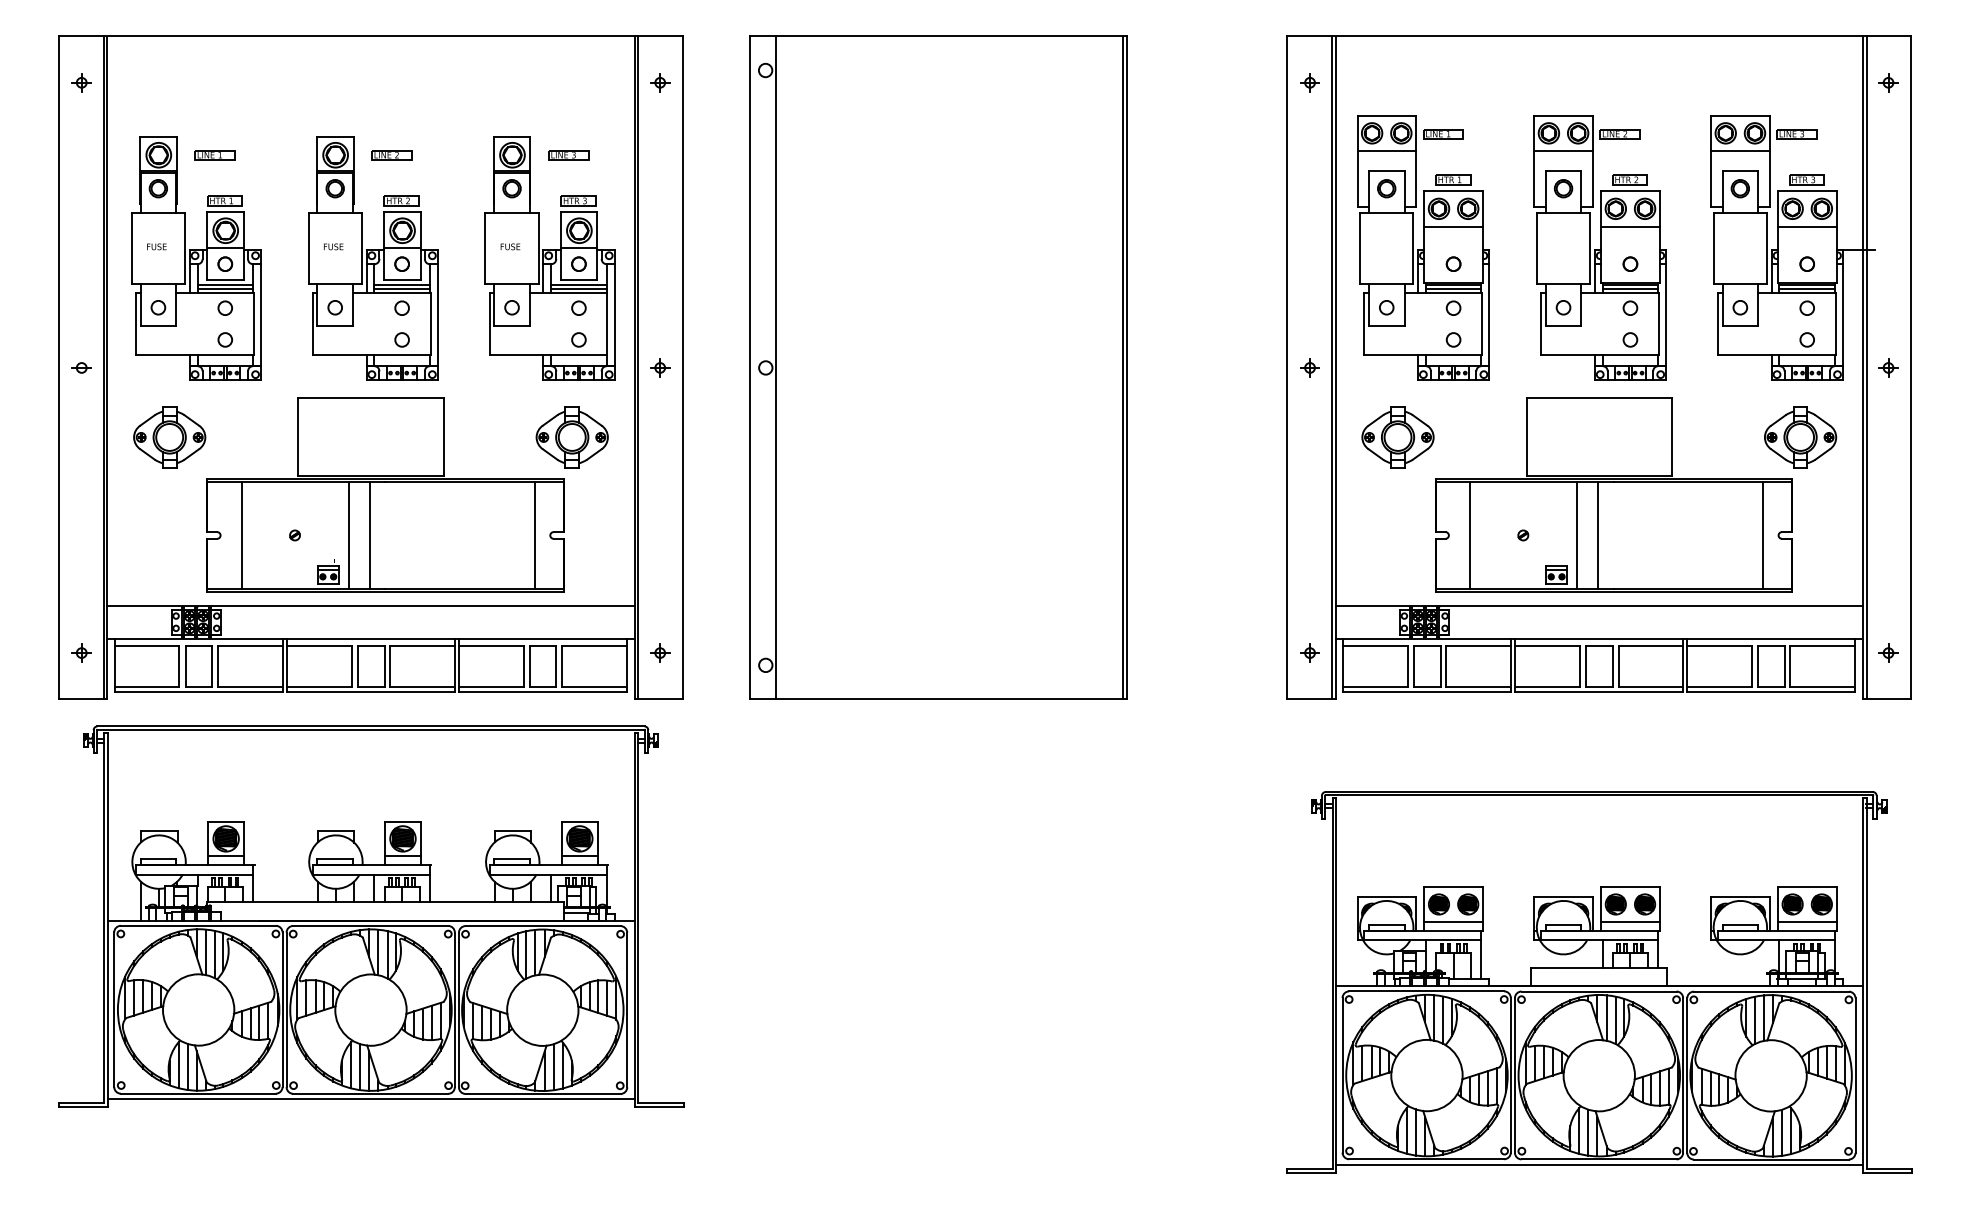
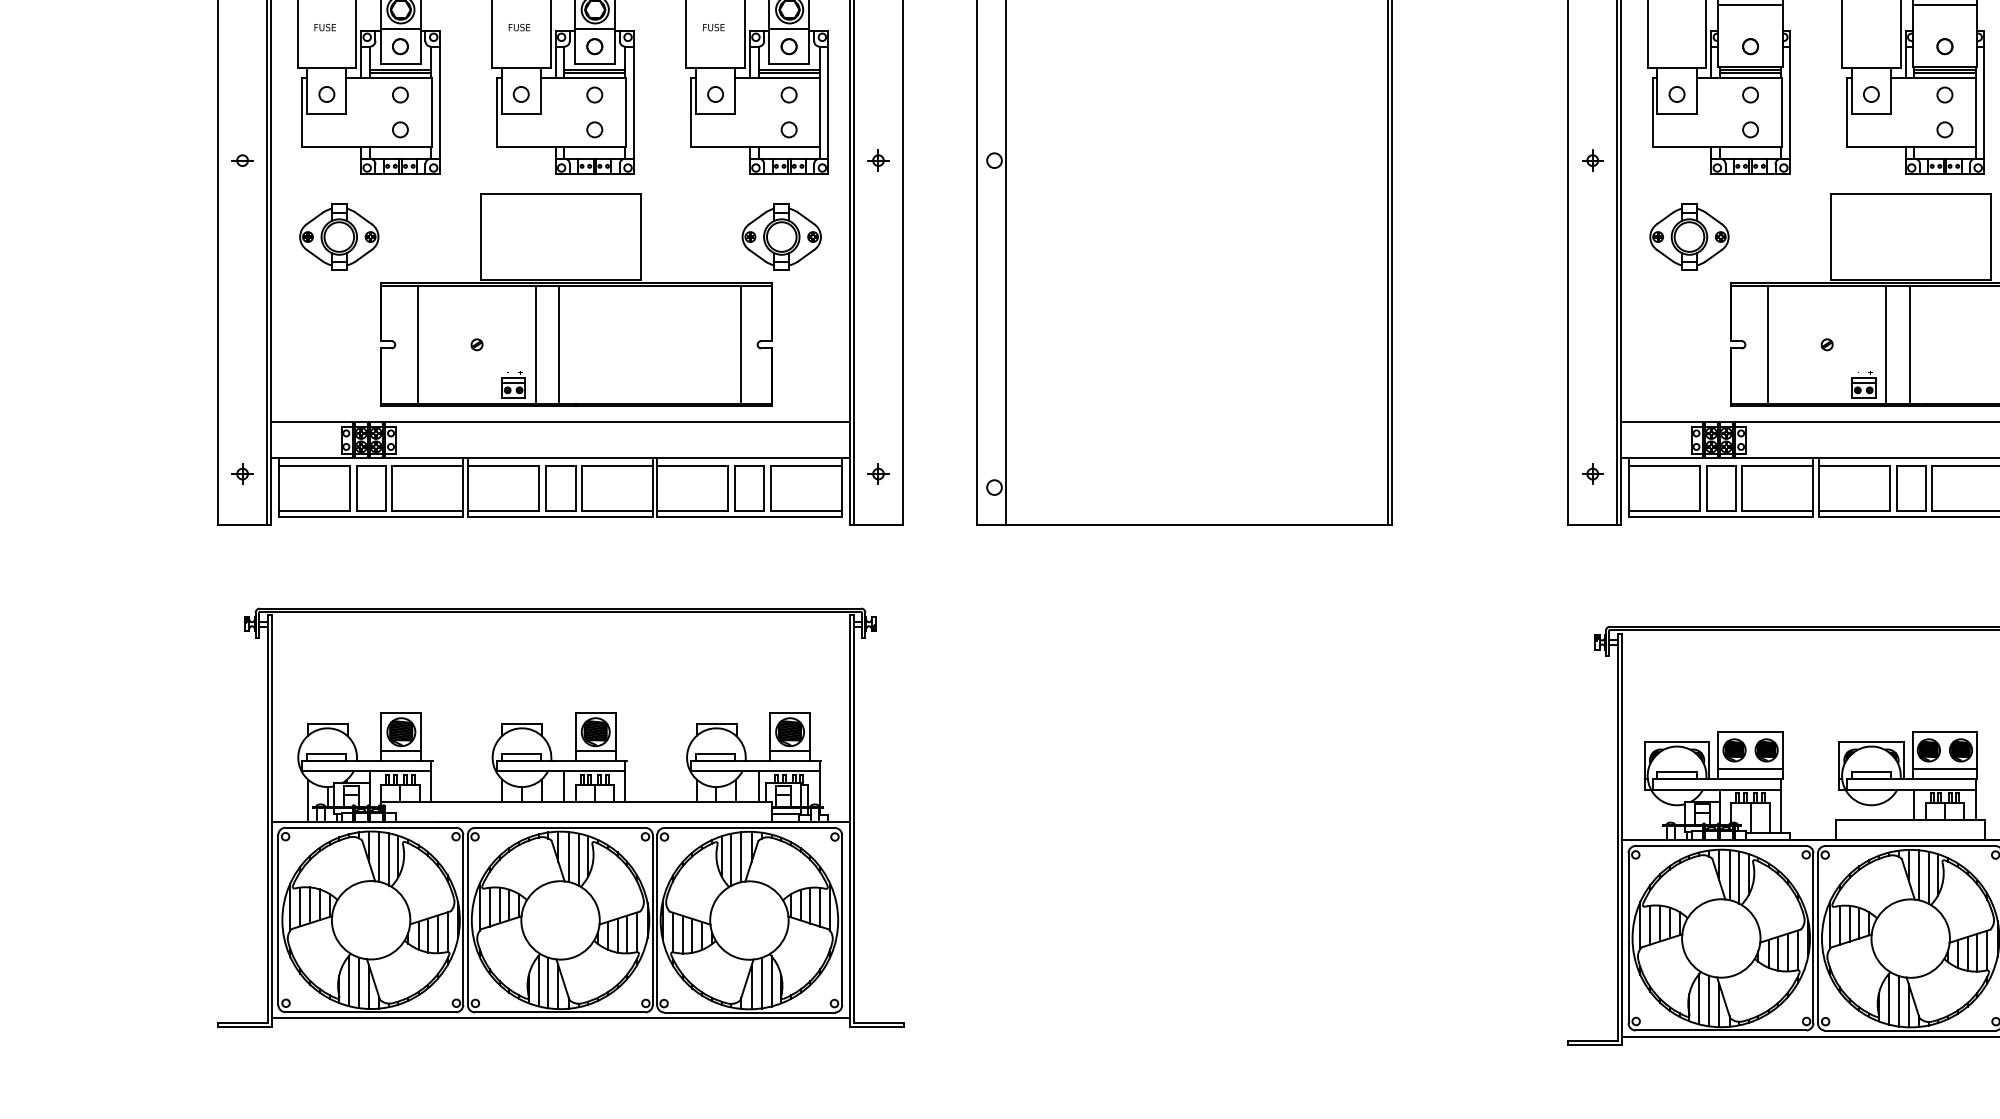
part: (371, 916) -> (561, 817), moved

